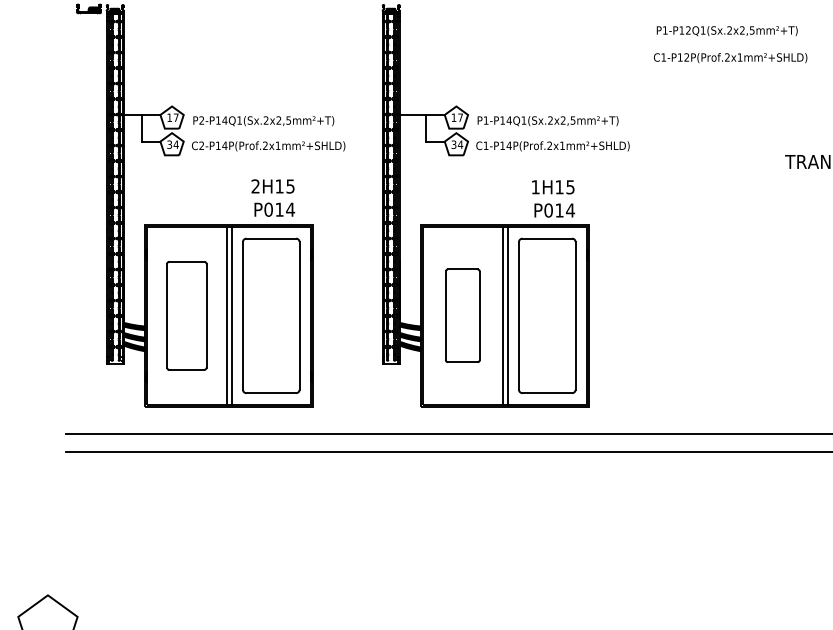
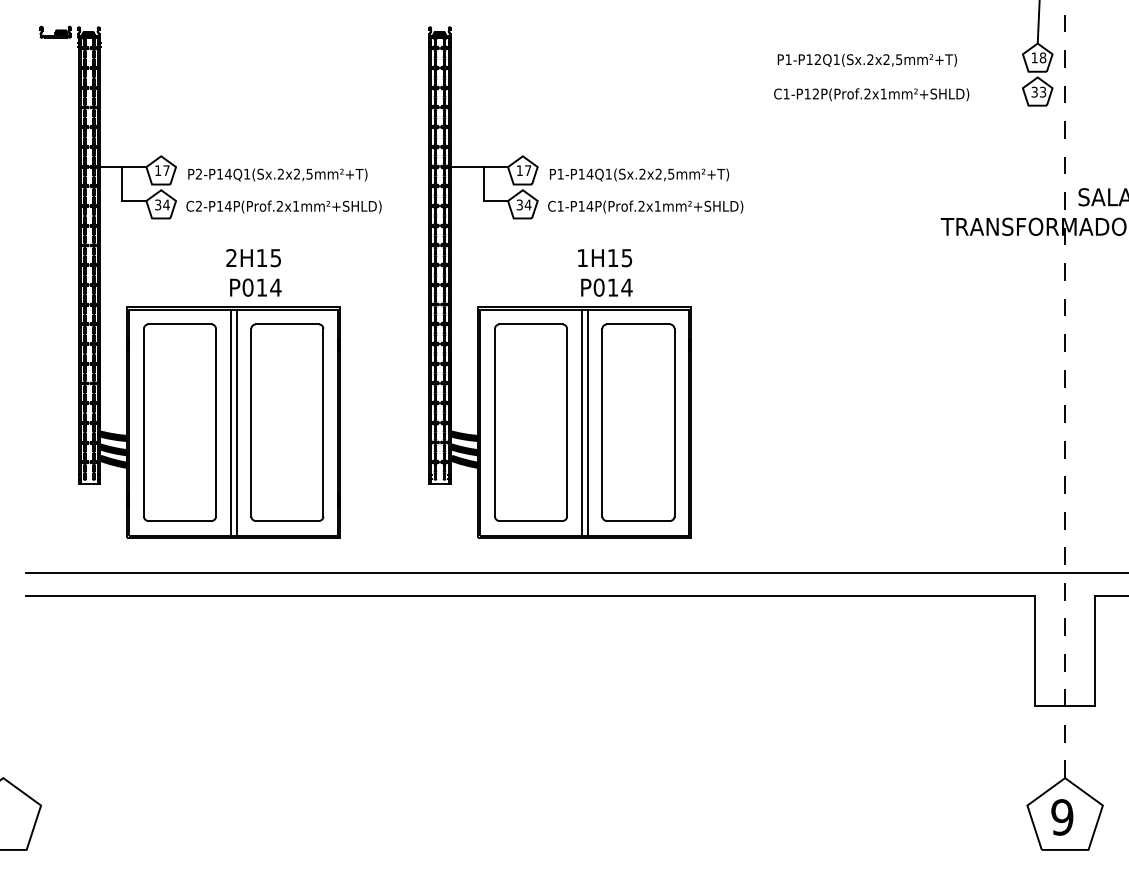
text: (272, 197) -> (253, 272), moved
text: (553, 198) -> (605, 272), moved
part: (186, 315) -> (179, 422), size x1.43
part: (462, 315) -> (530, 422), size x1.67

